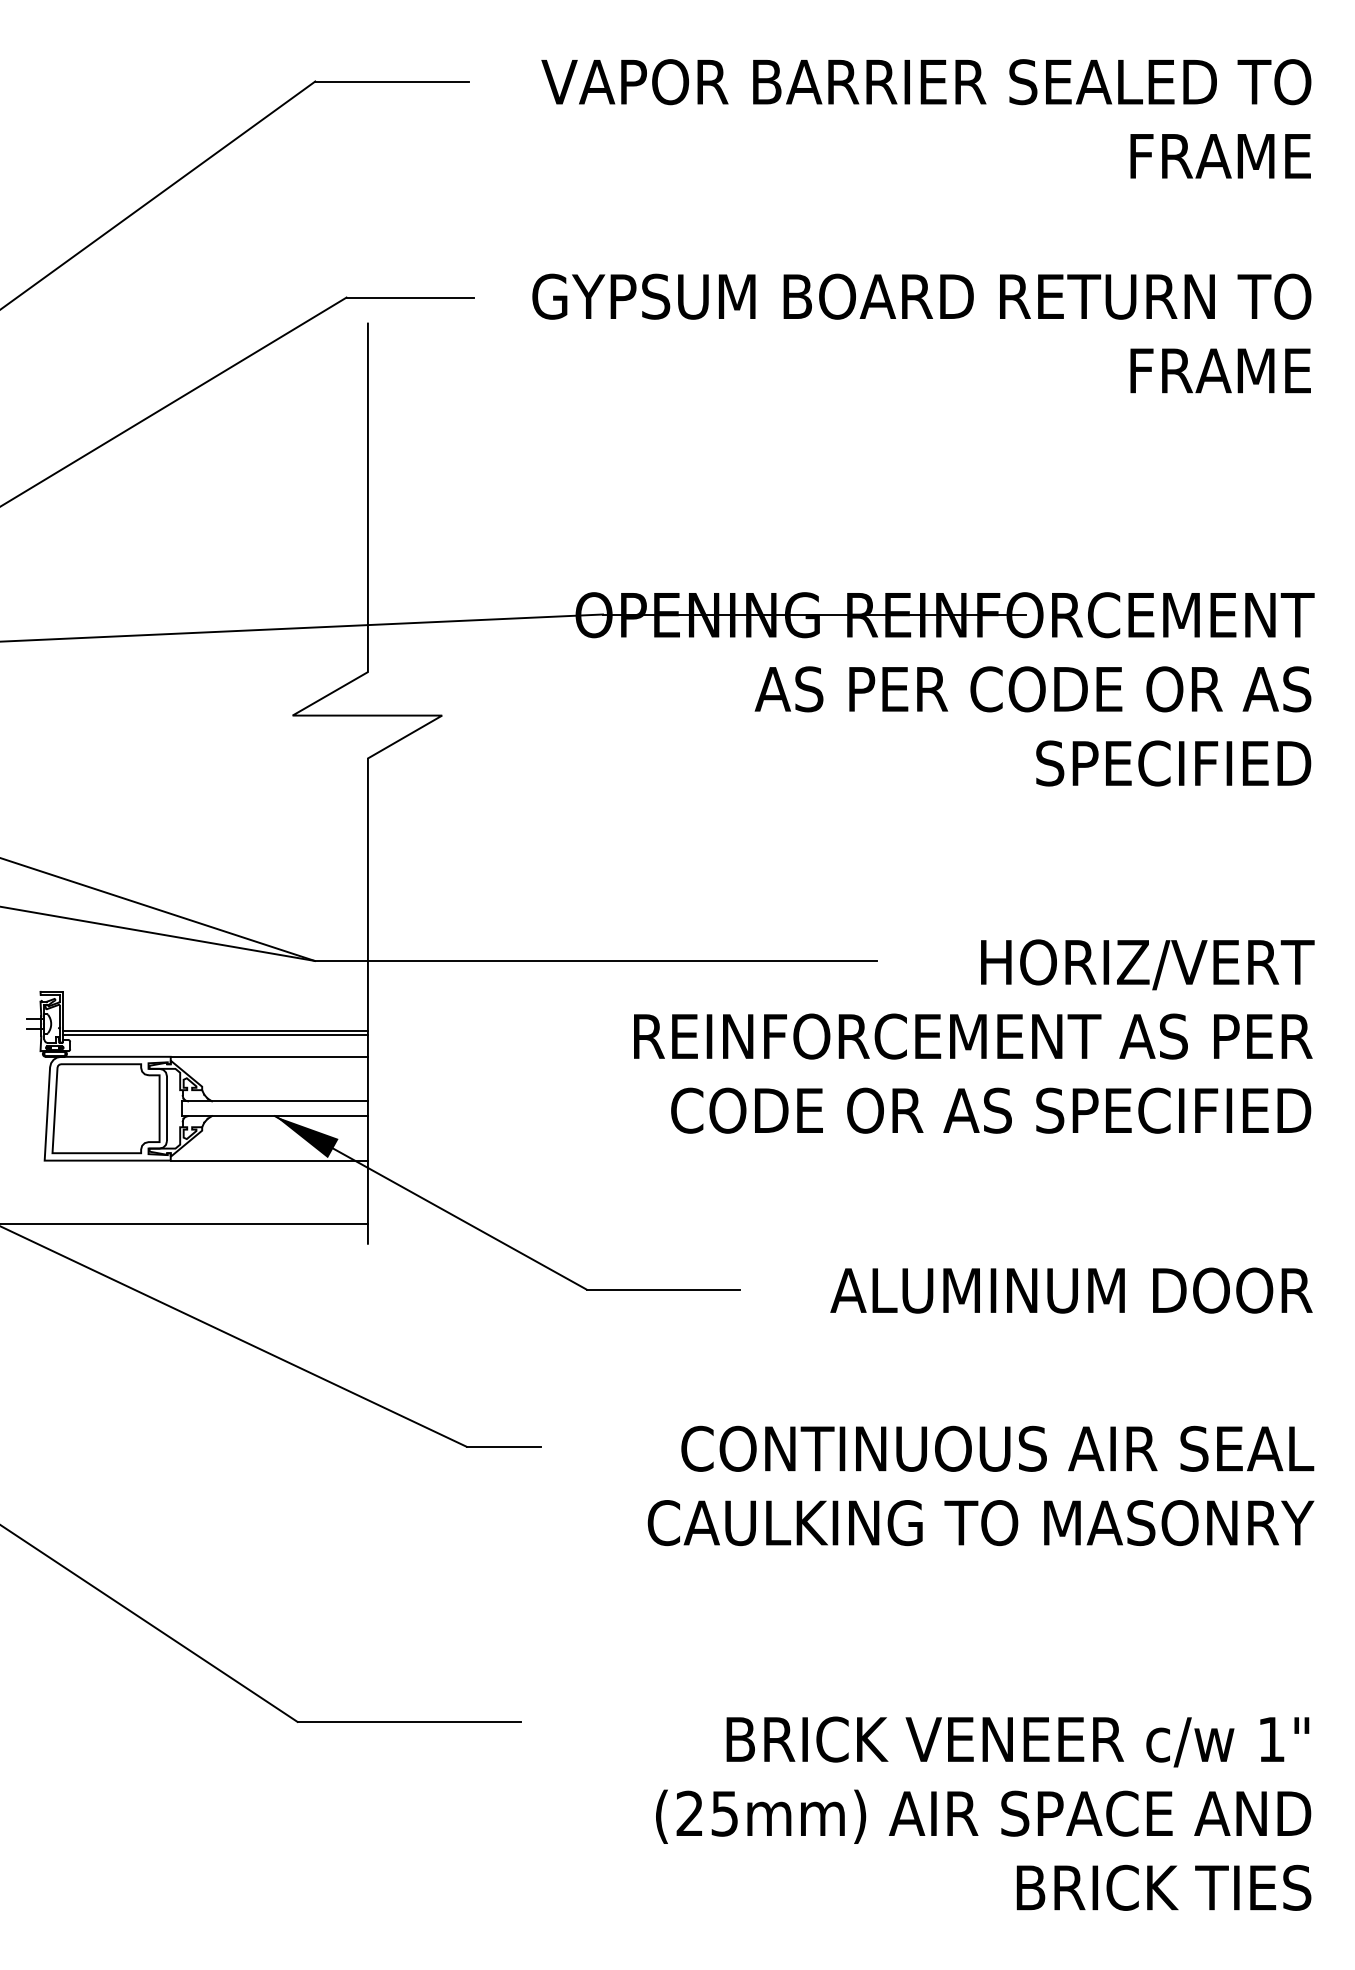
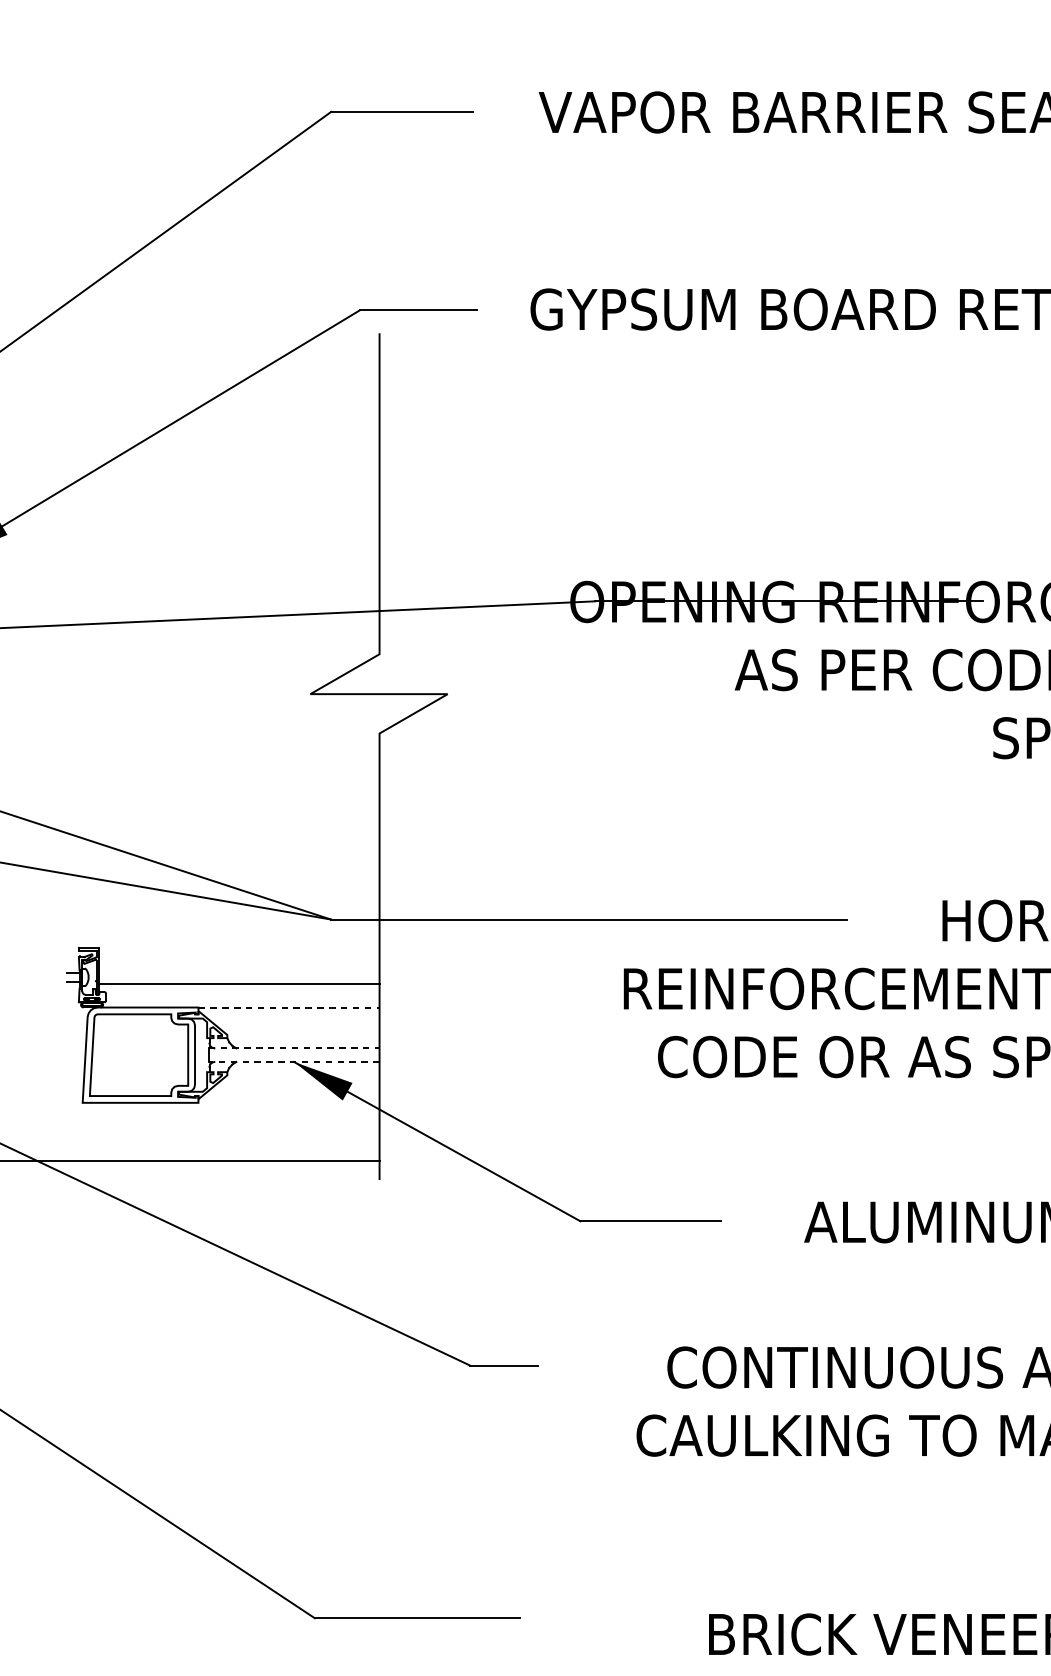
line: (214, 1034) -> (238, 987), removed
line: (269, 1056) -> (289, 1007), solid -> dashed
line: (275, 1101) -> (294, 1048), solid -> dashed
line: (274, 1116) -> (293, 1062), solid -> dashed
line: (268, 1160) -> (288, 1102), removed

